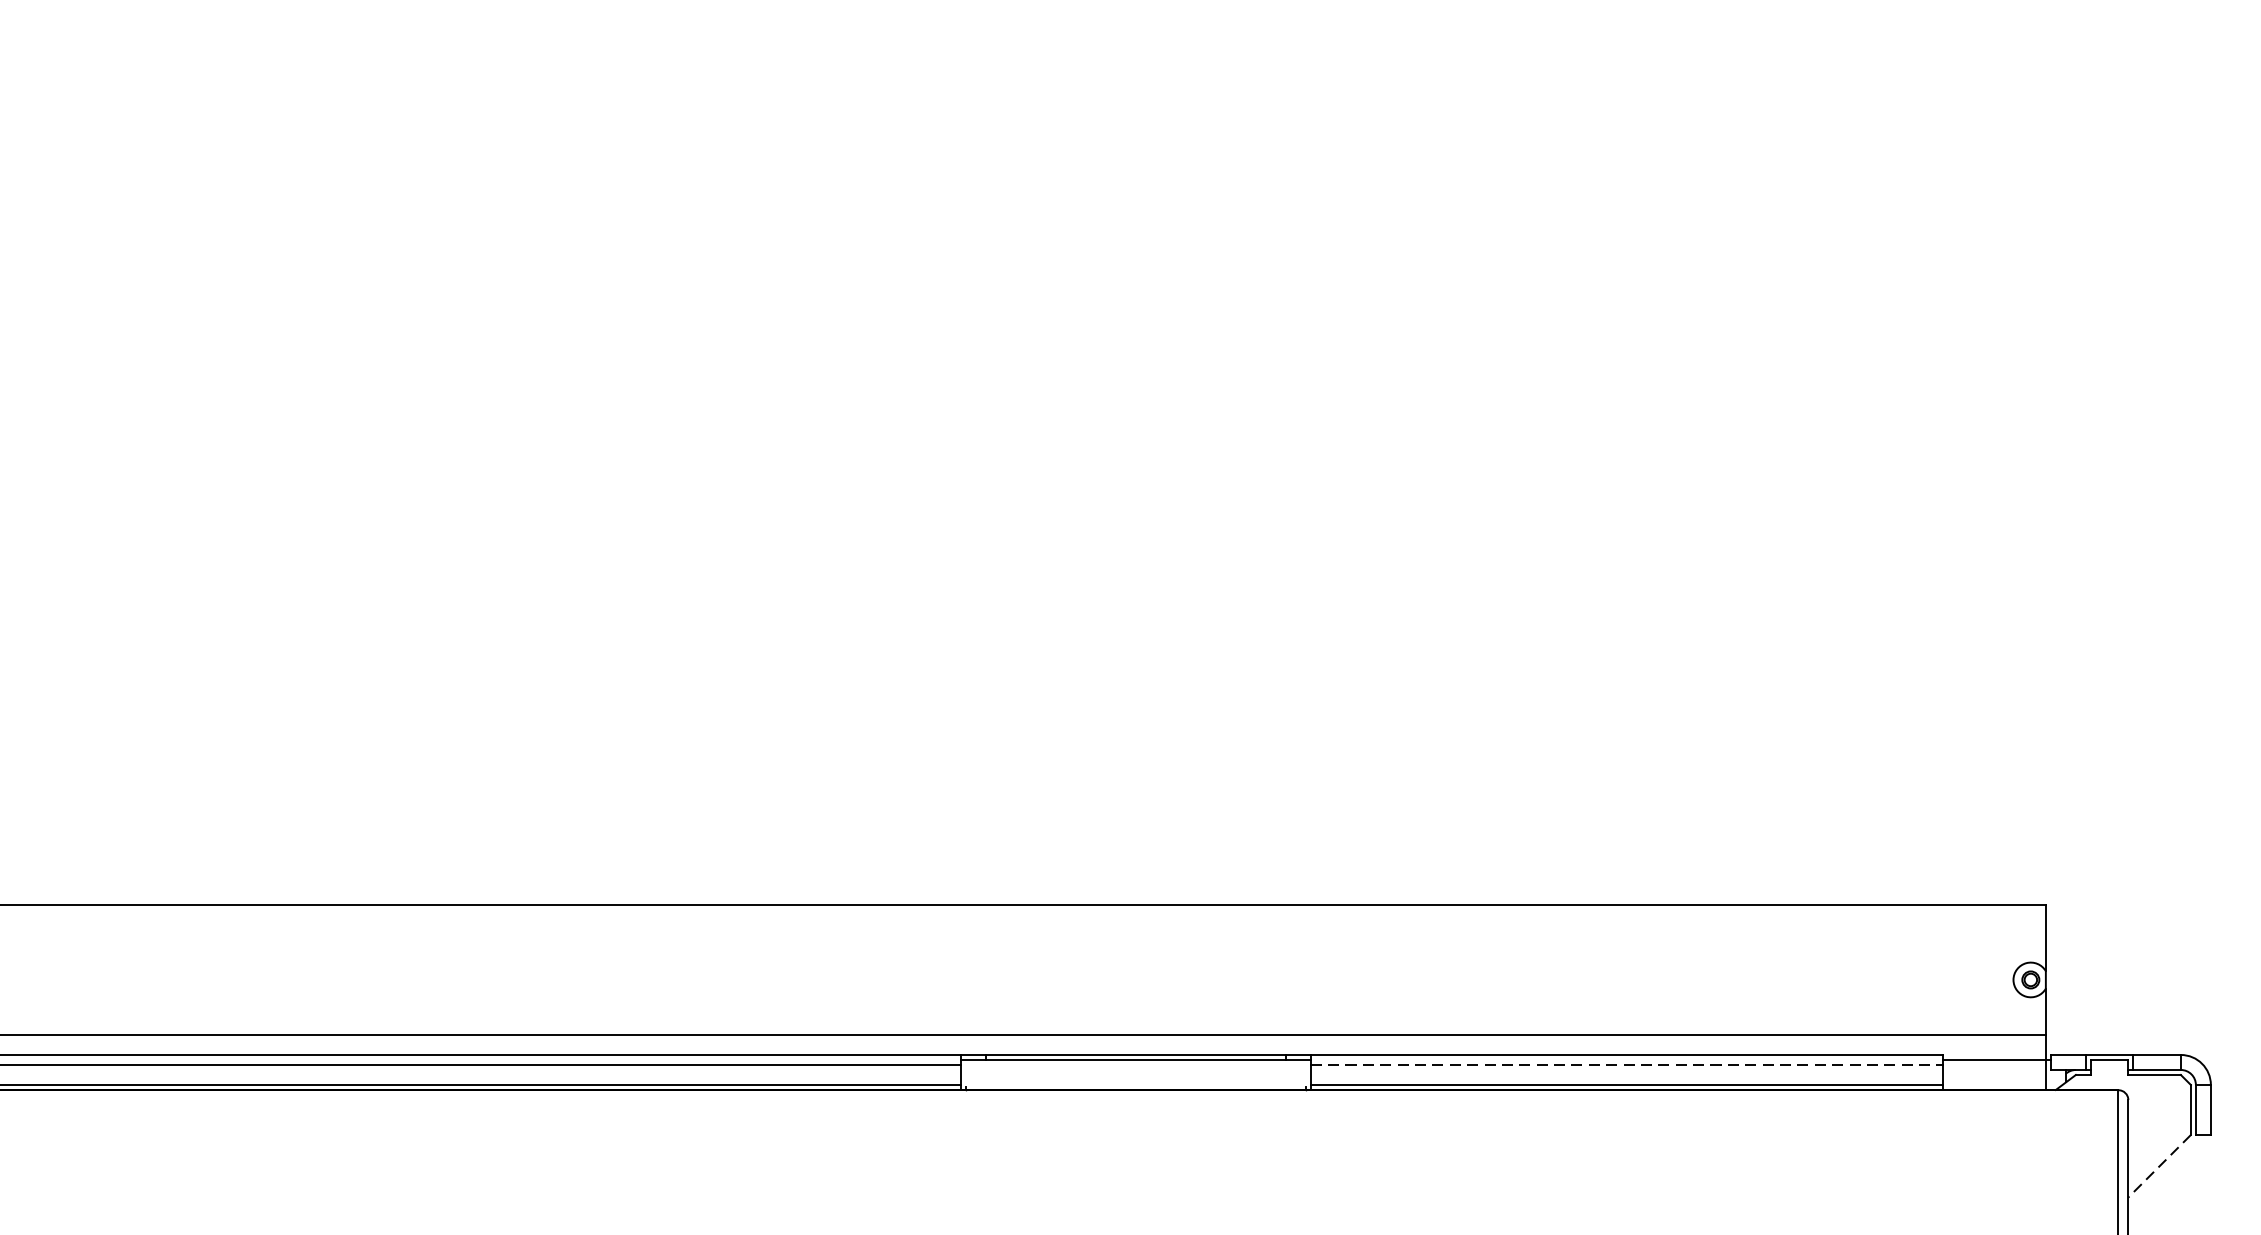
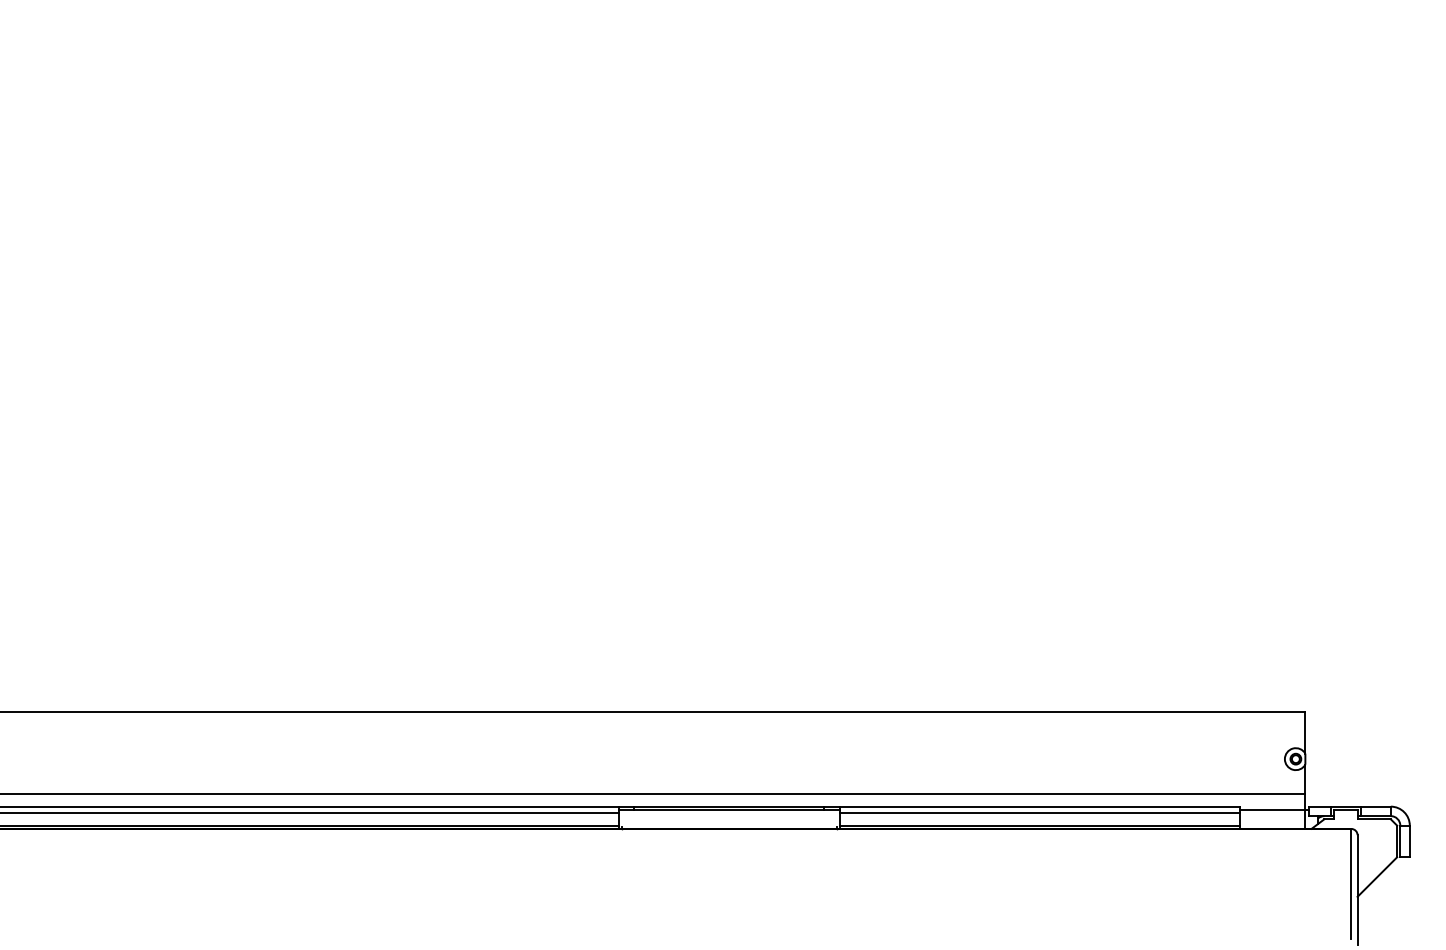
line: (1627, 1064) -> (1040, 812), dashed -> solid
line: (2159, 1166) -> (1377, 877), dashed -> solid

